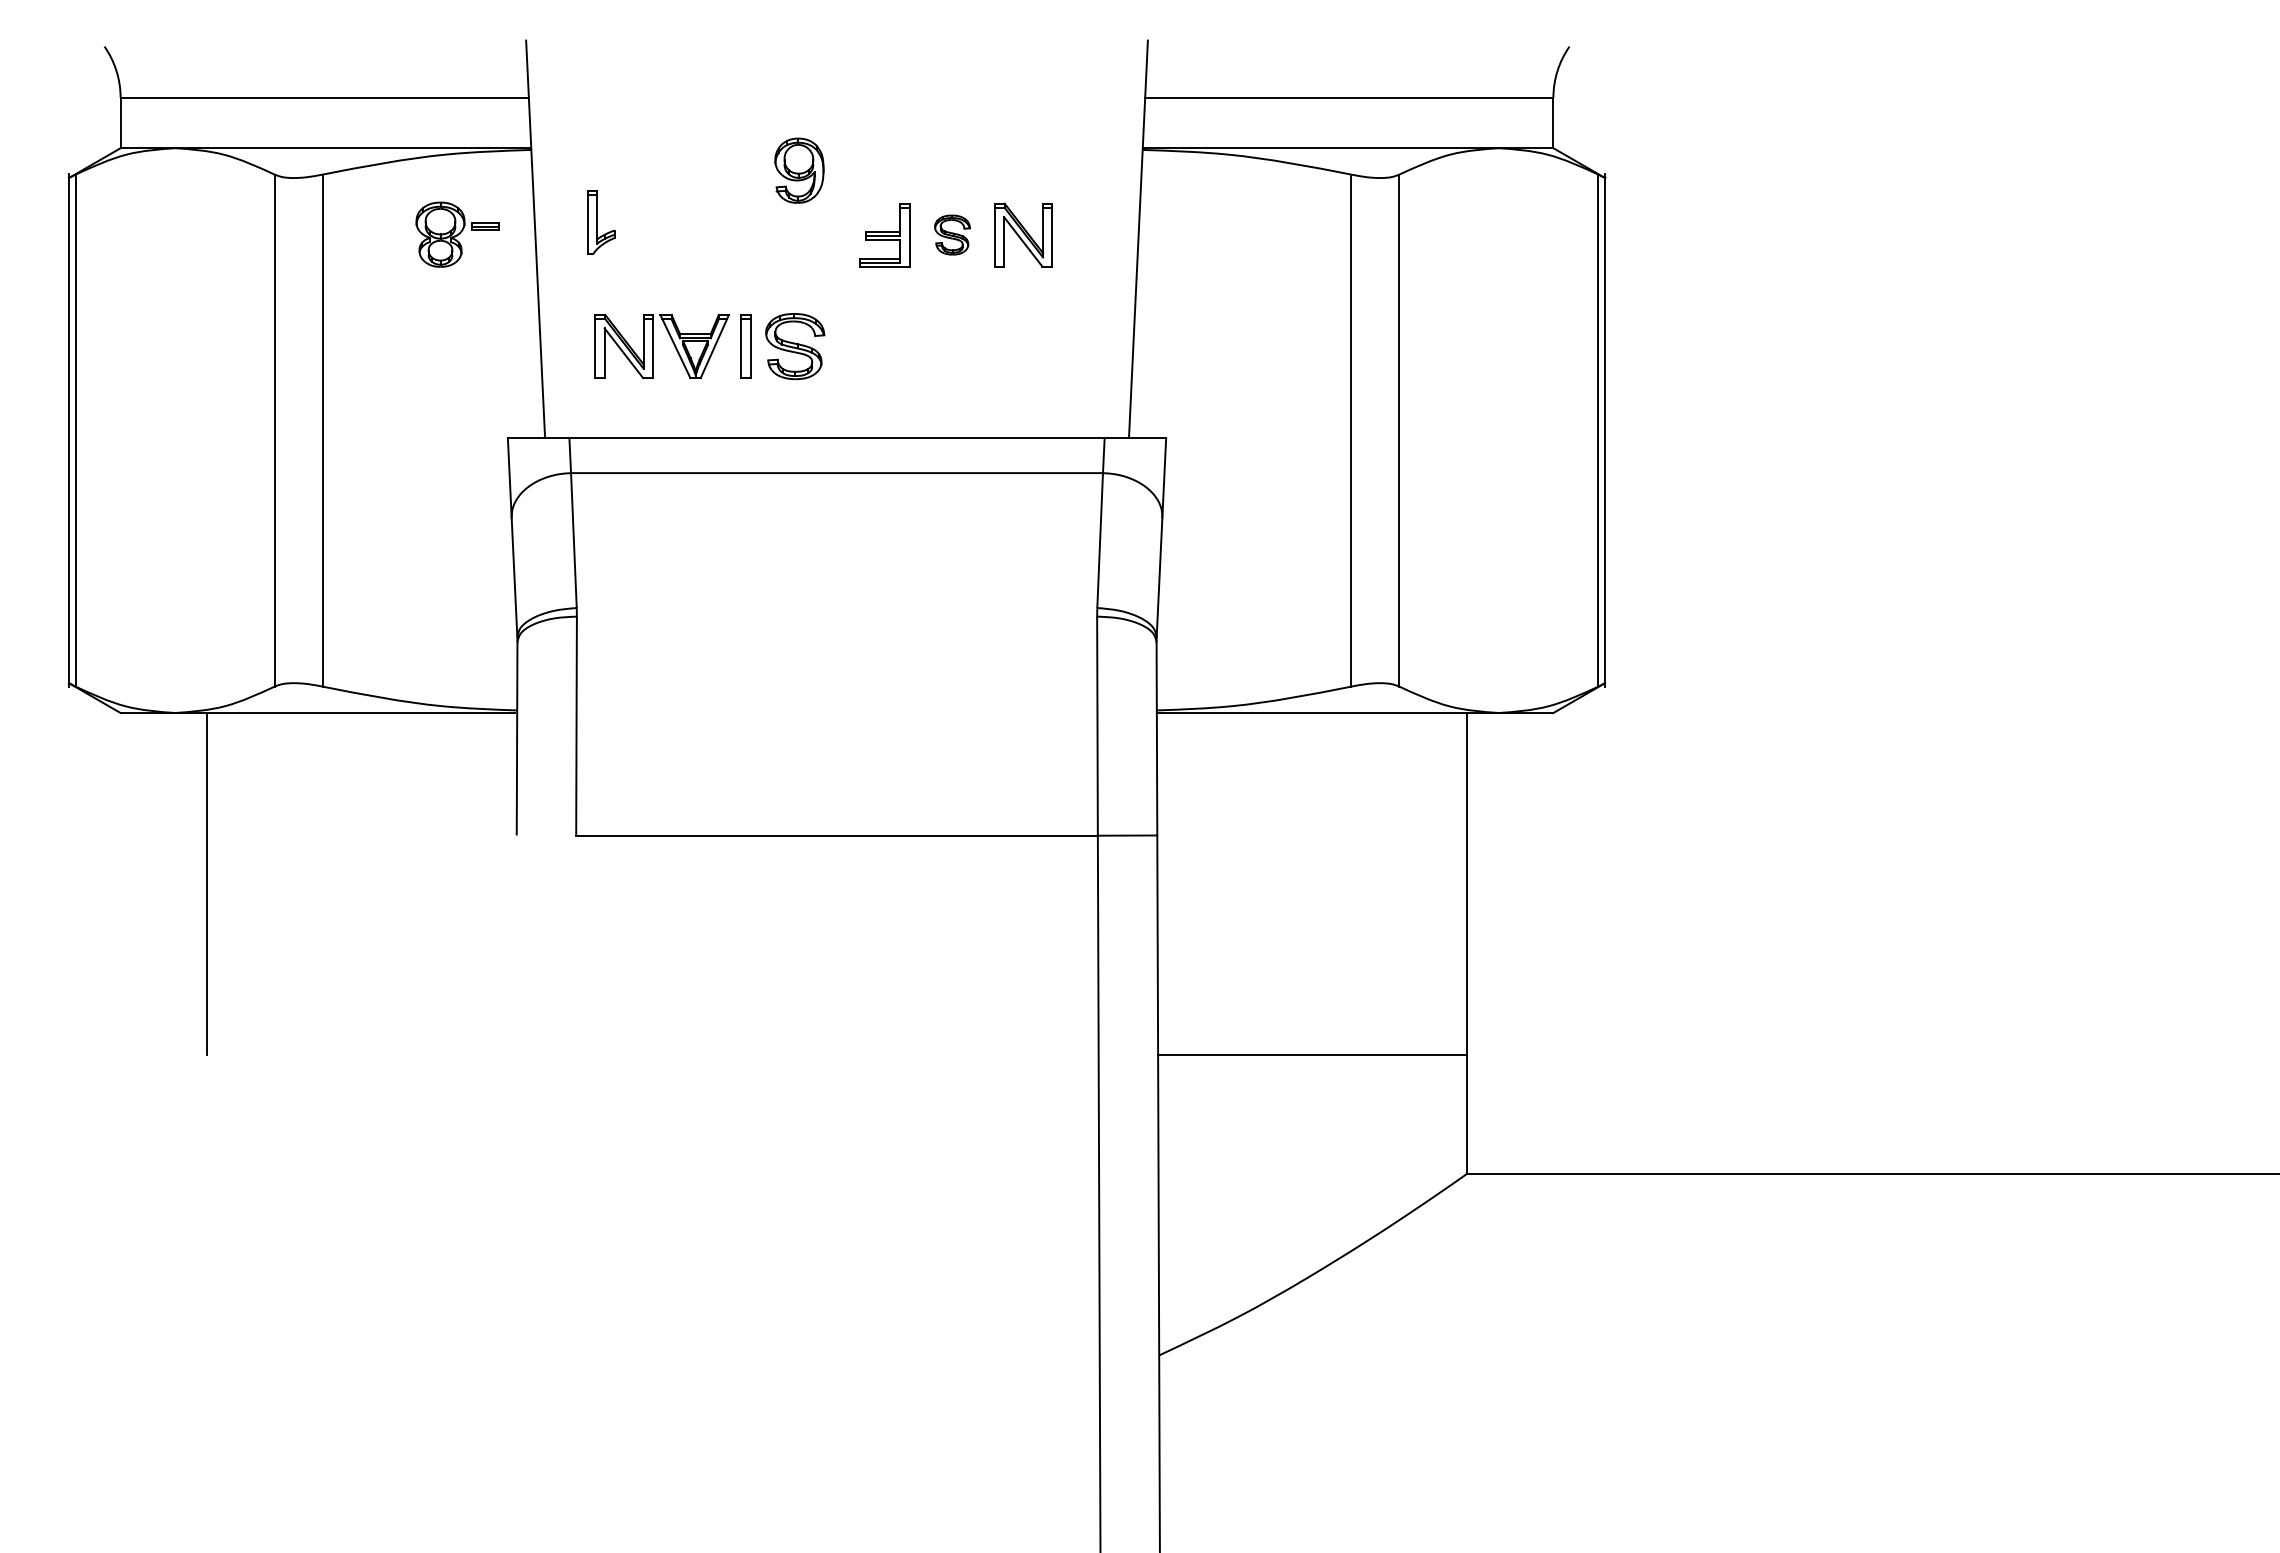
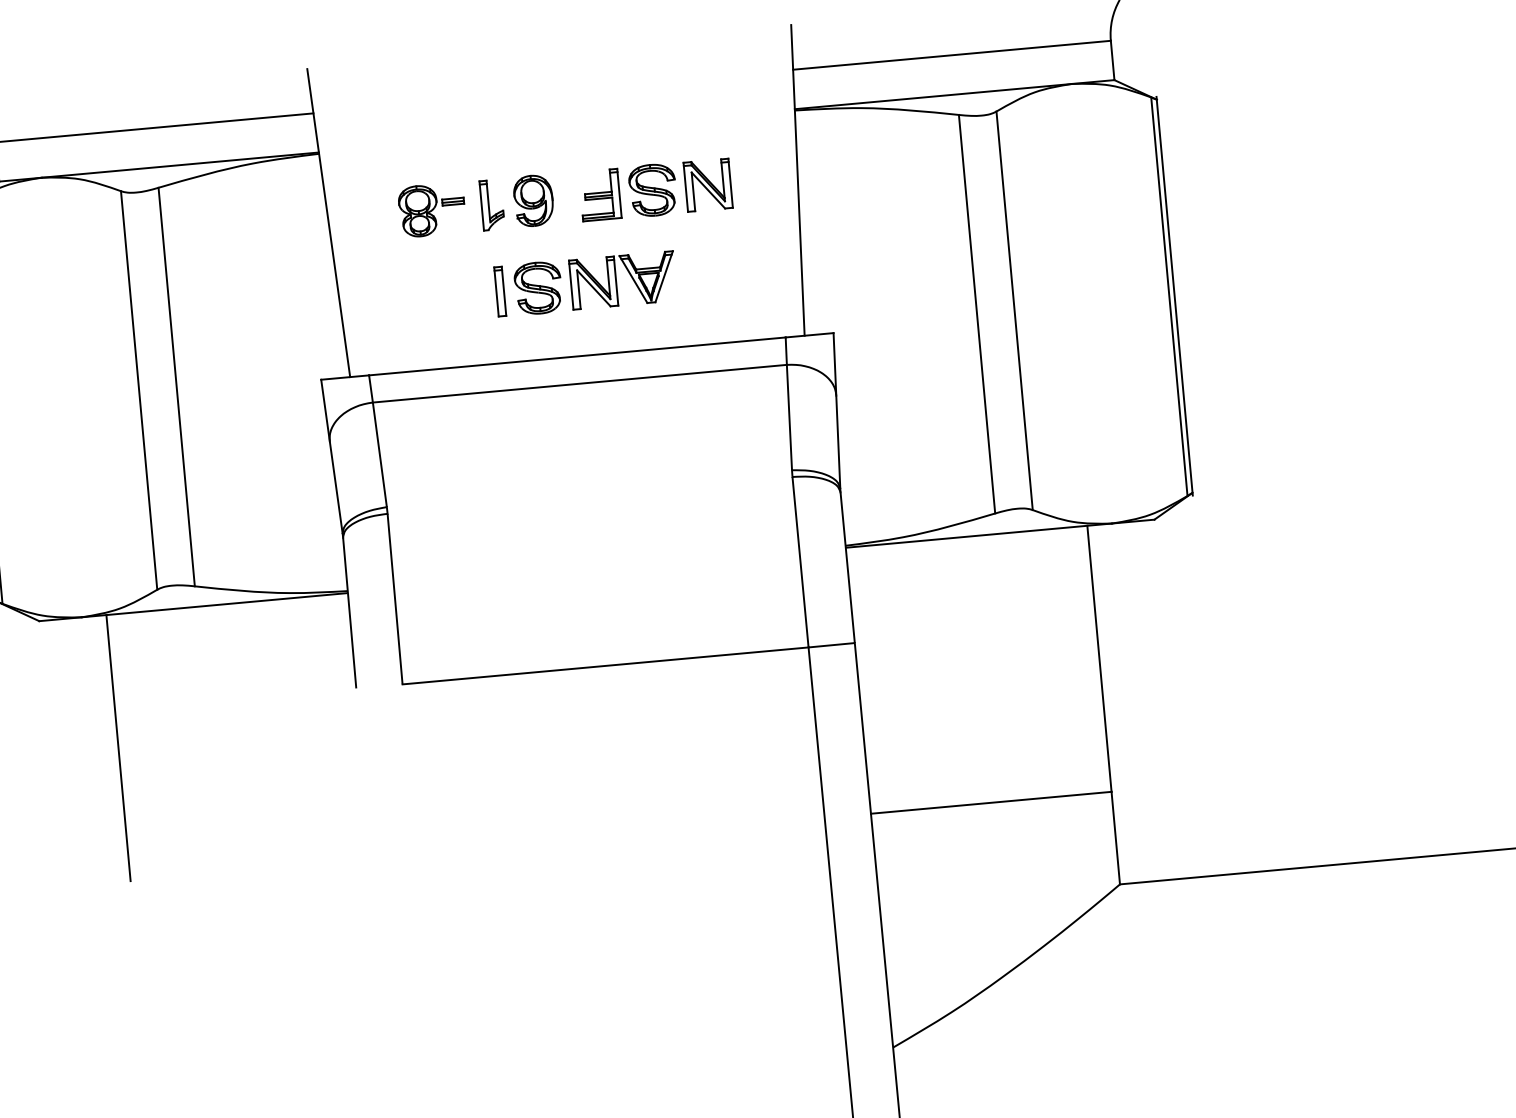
part: (799, 170) -> (533, 200), moved
part: (601, 222) -> (492, 205), moved
part: (457, 234) -> (431, 209), moved
part: (952, 234) -> (652, 189), size x1.67
part: (653, 346) -> (616, 281), moved

